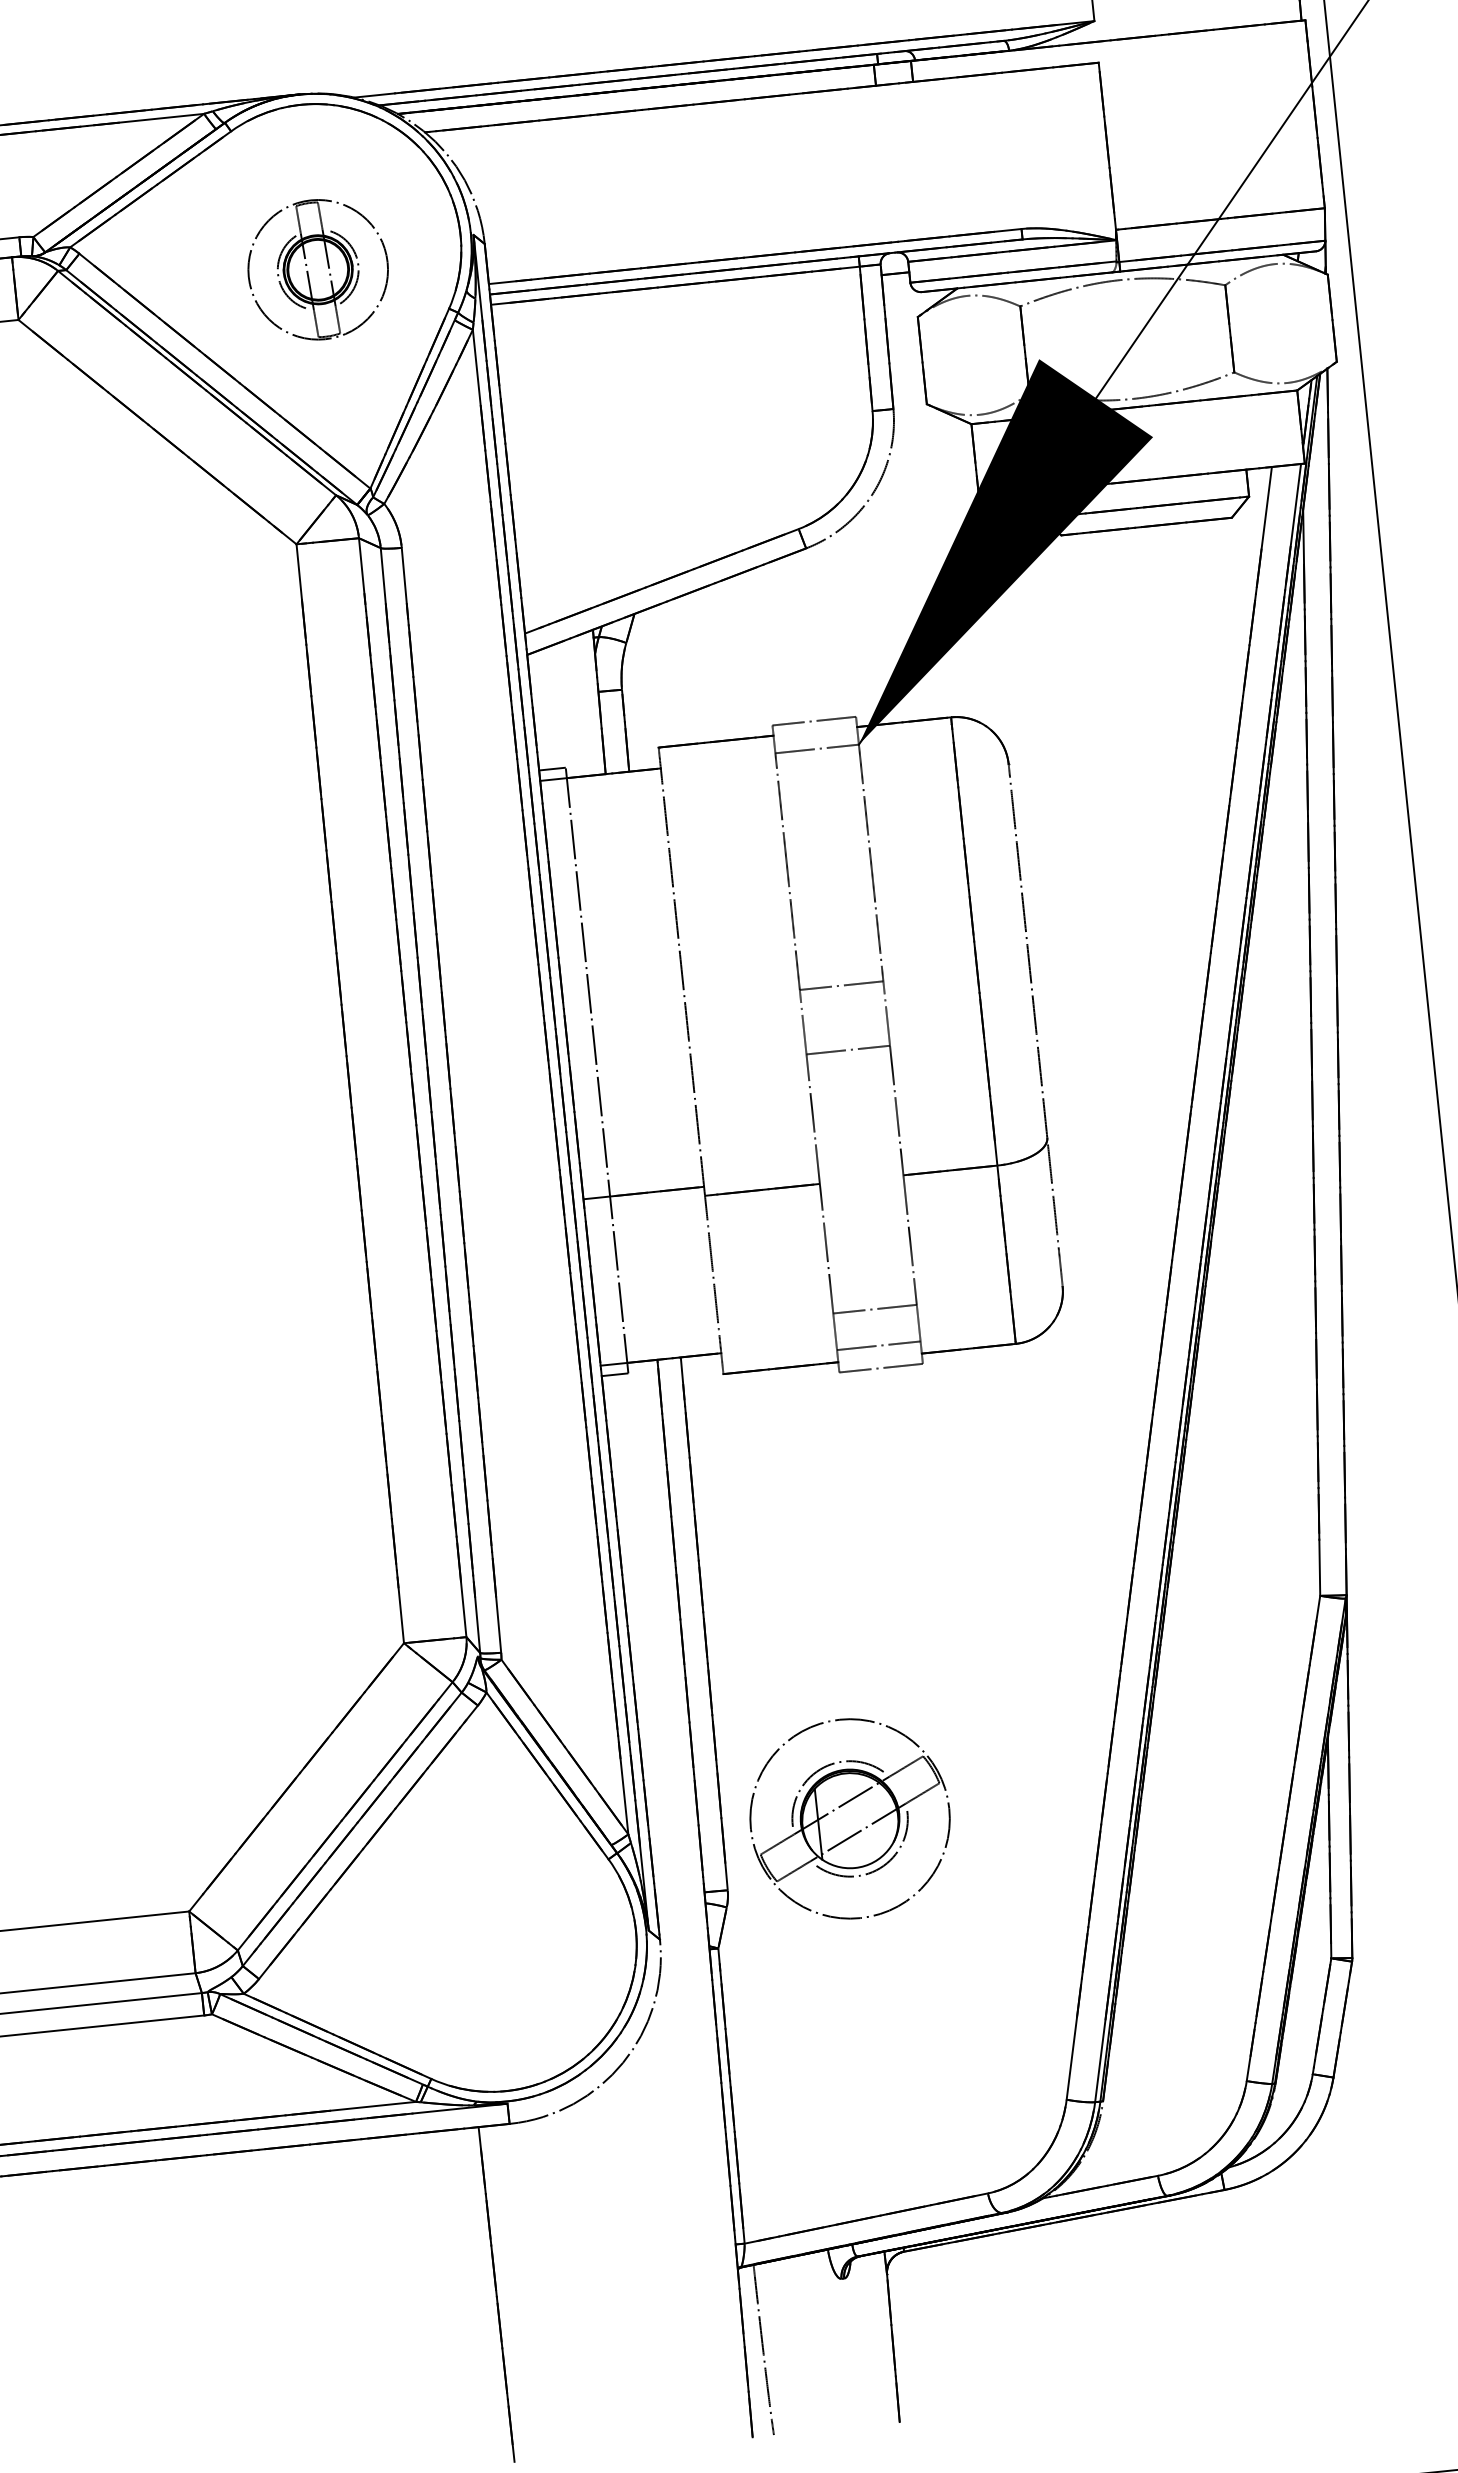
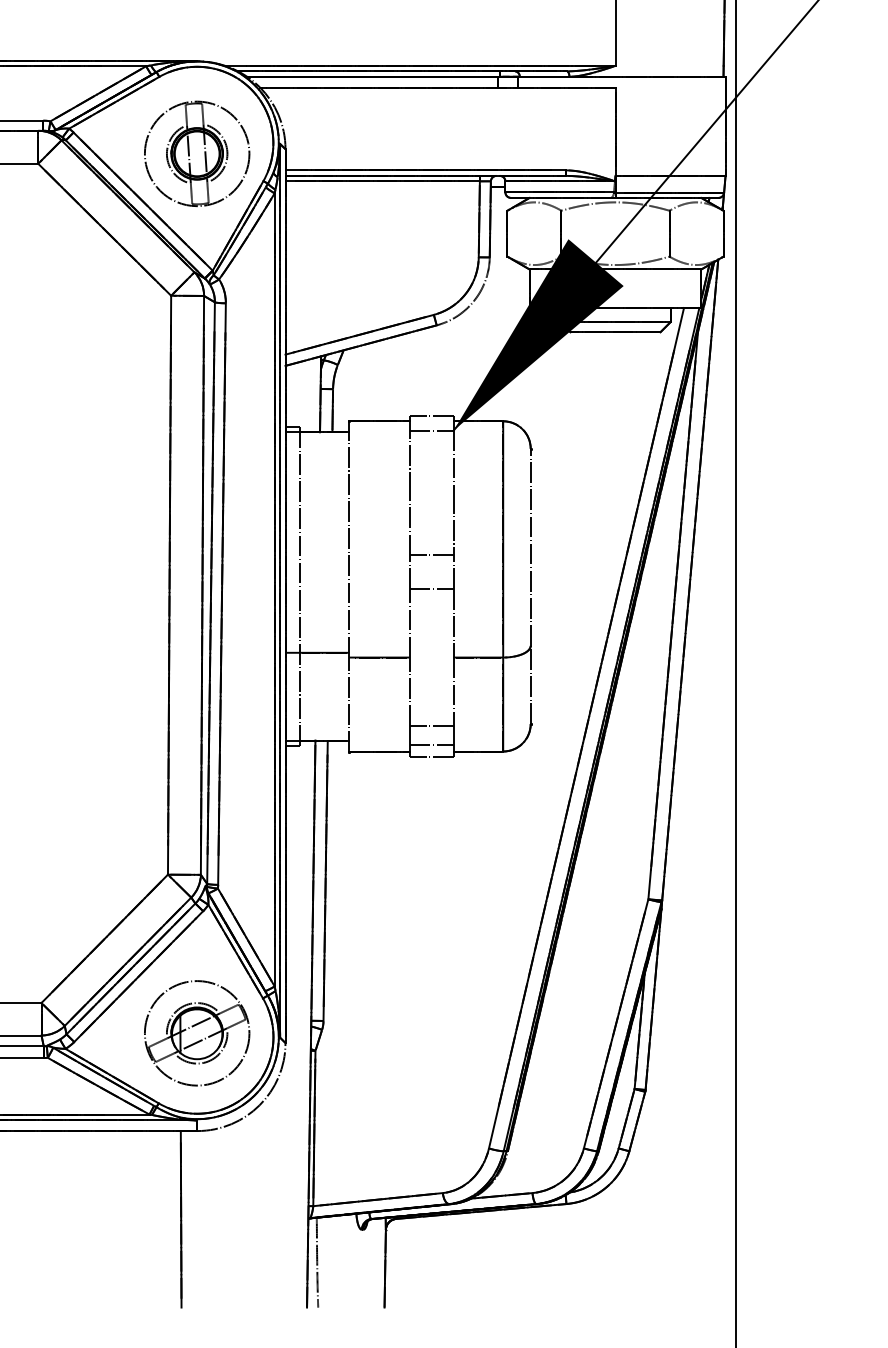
part: (318, 269) -> (197, 153), size x1.43
part: (850, 1819) -> (197, 1033), moved

